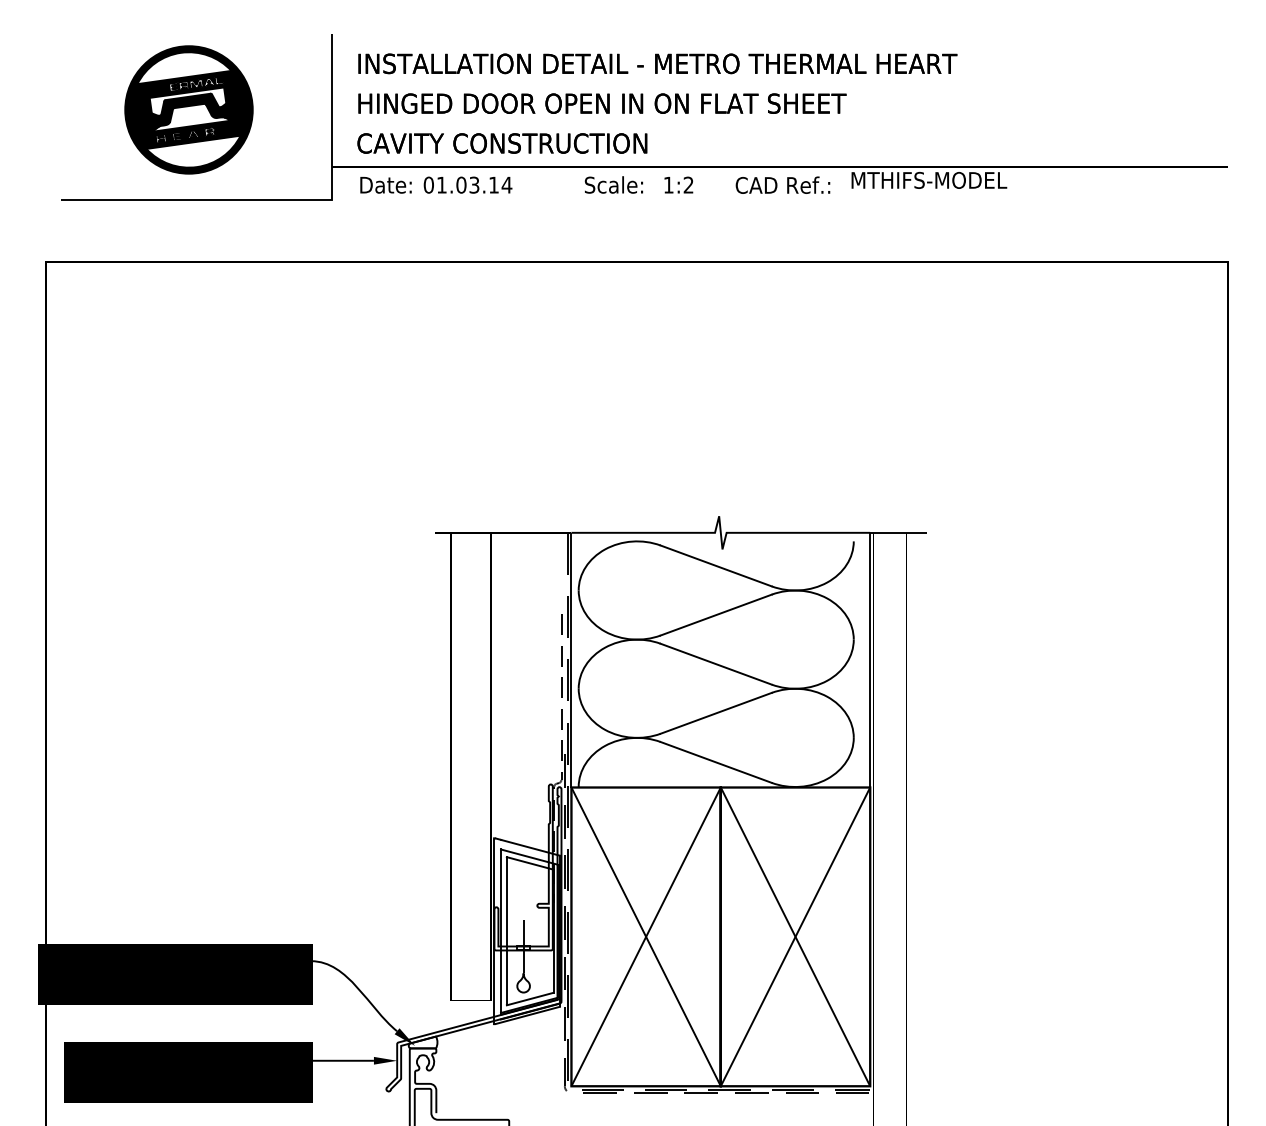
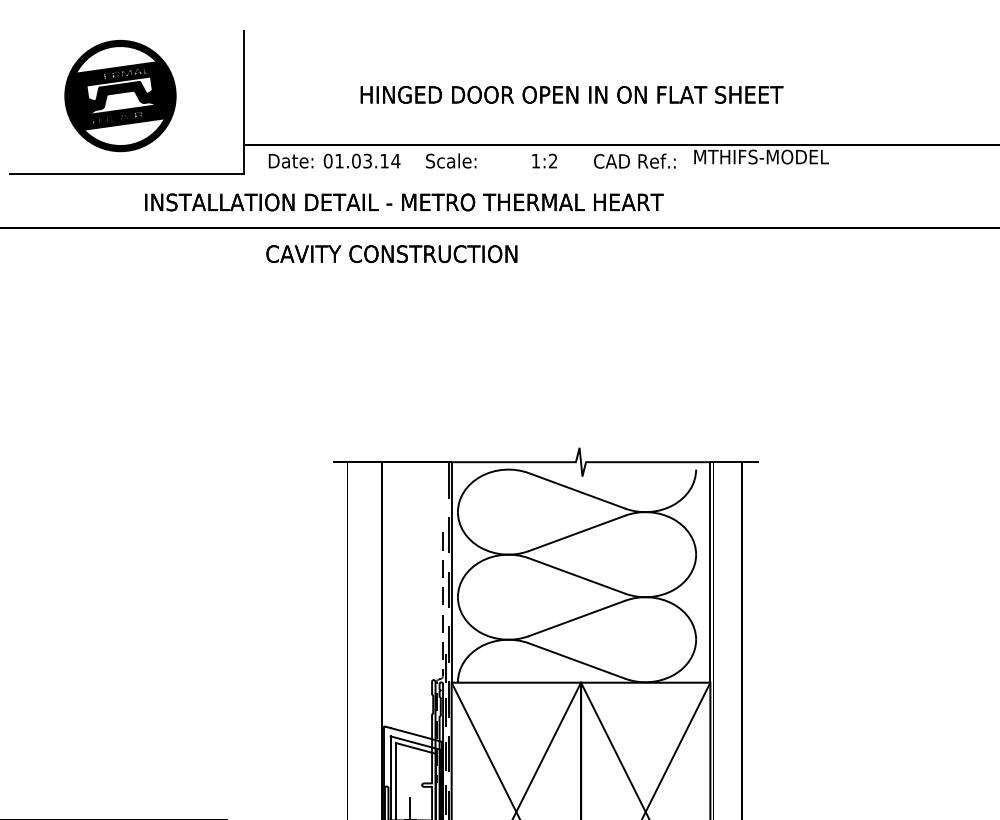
text: (657, 63) -> (404, 202), moved
text: (602, 103) -> (572, 94), moved
text: (502, 143) -> (391, 254), moved
text: (613, 184) -> (450, 160), moved

